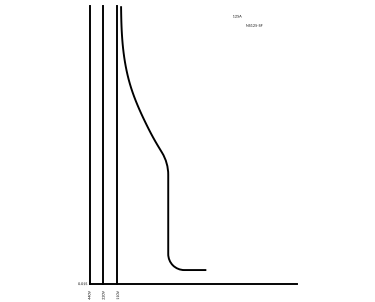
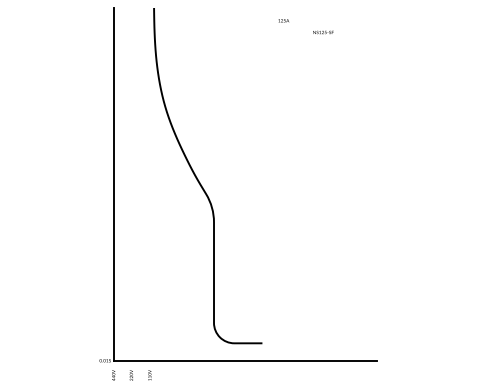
text: (237, 16) -> (283, 20), moved
line: (103, 145) -> (131, 184), removed
line: (117, 145) -> (149, 184), removed

